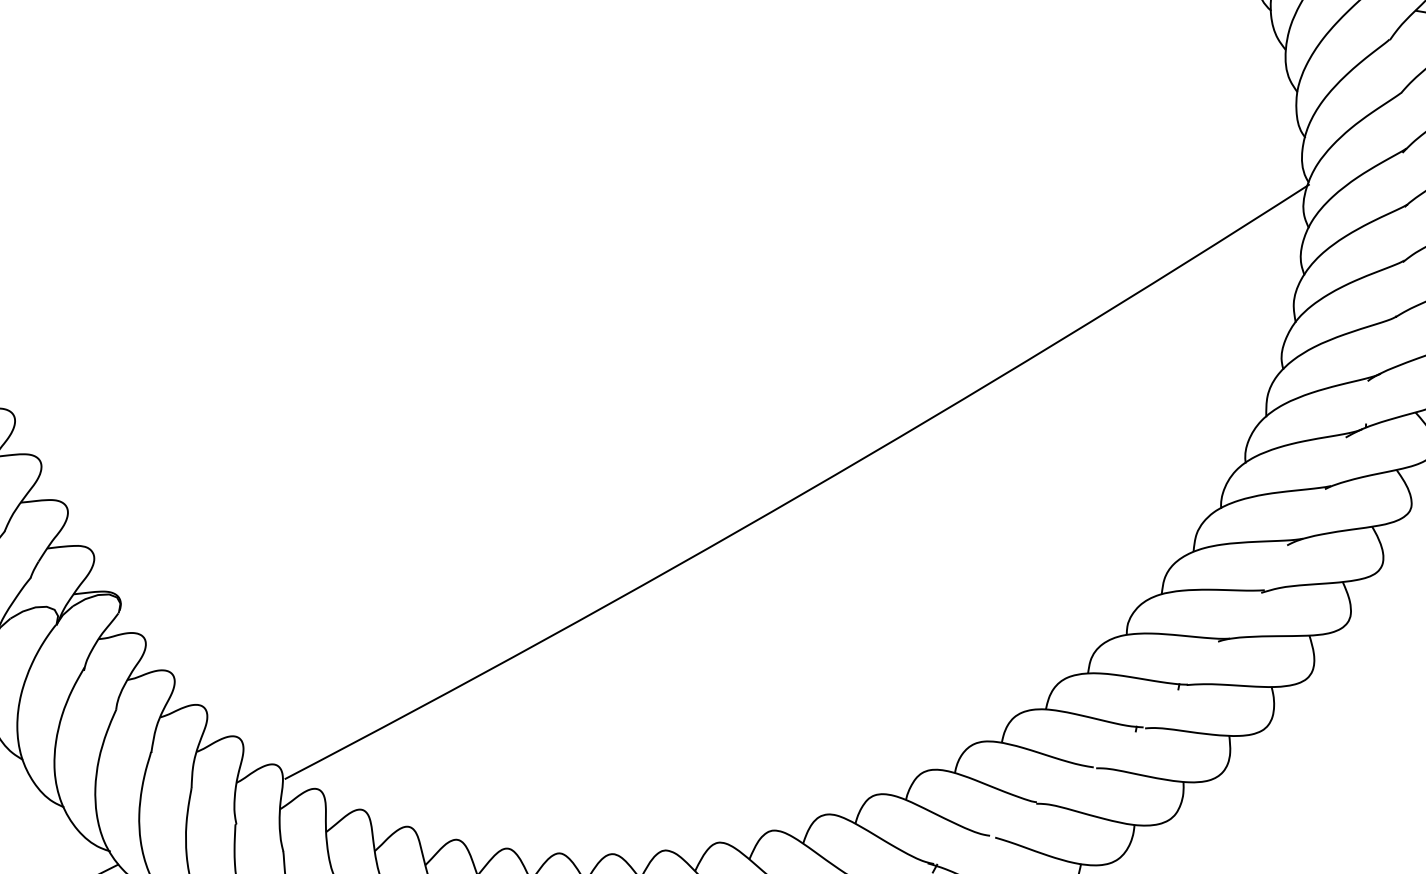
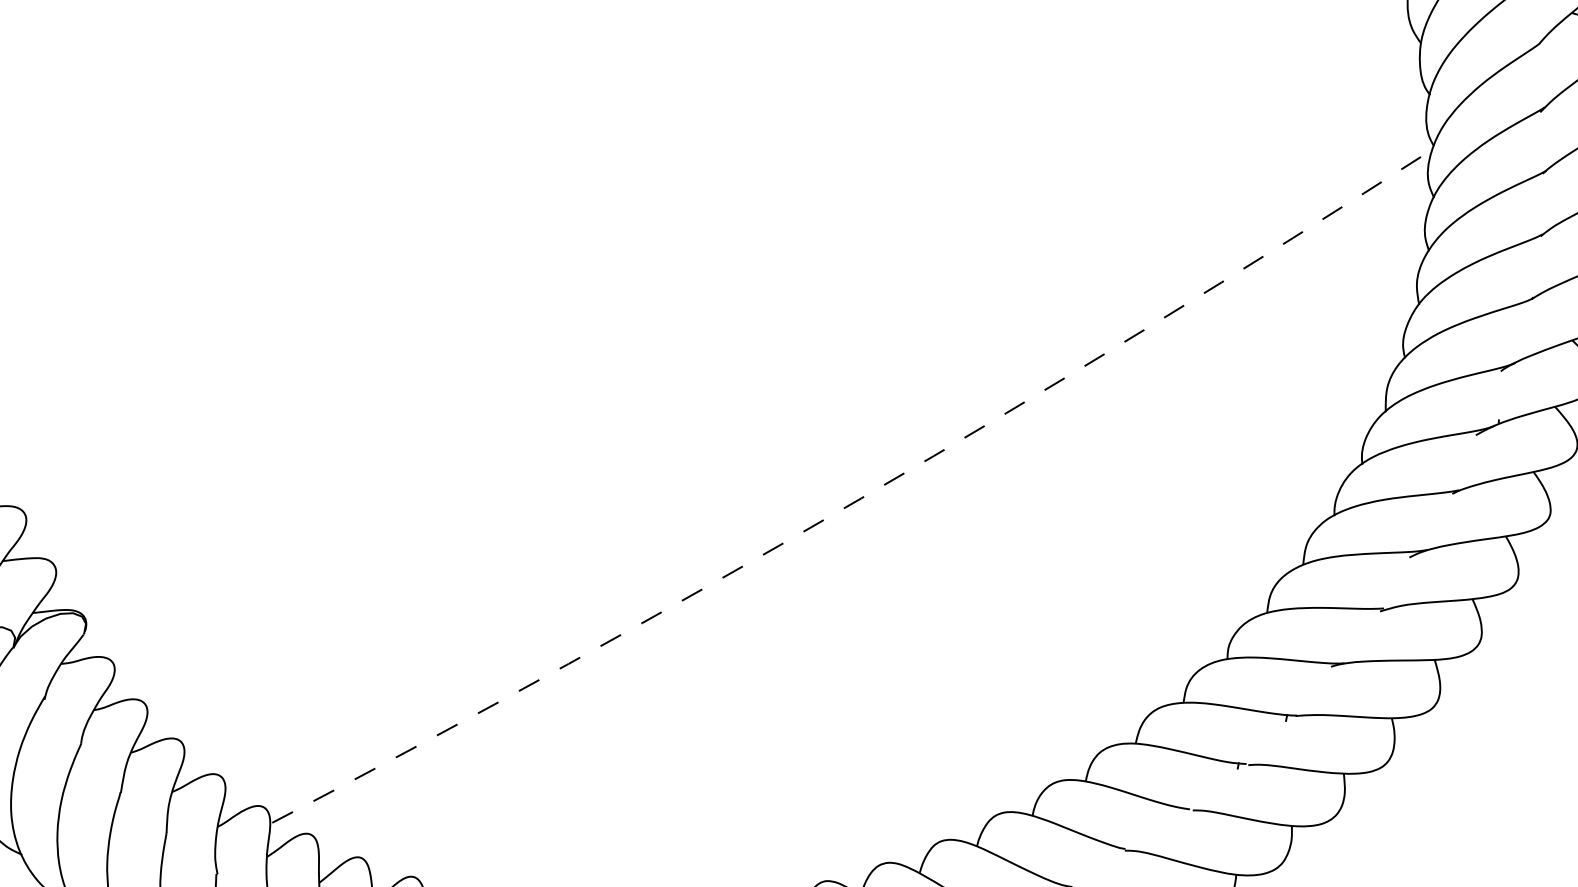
arc: (803, 493) -> (860, 498), solid -> dashed

